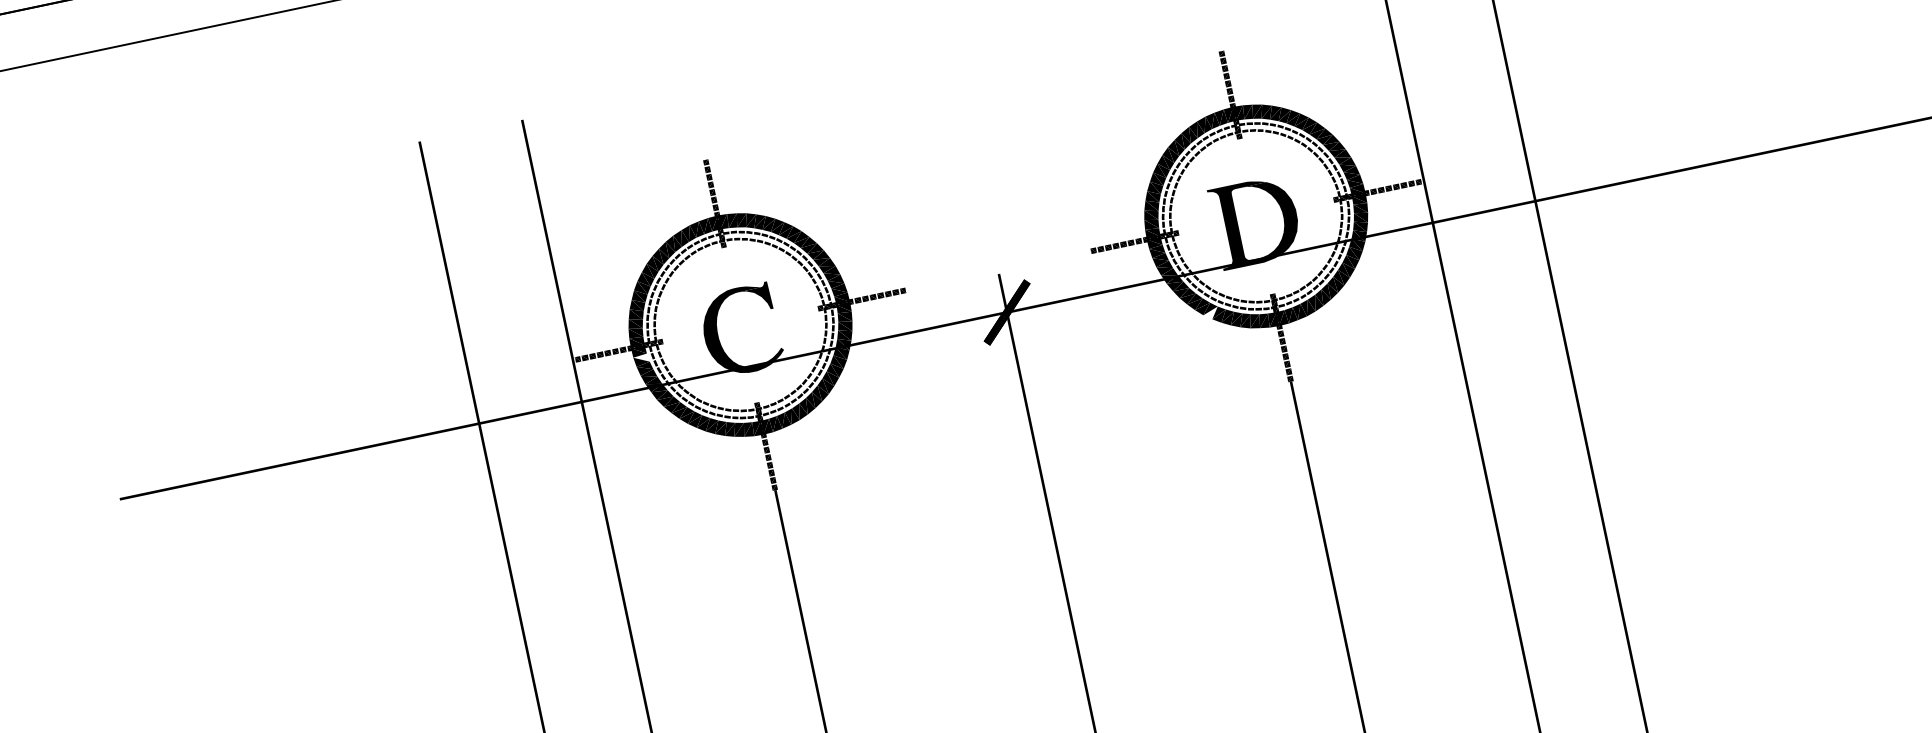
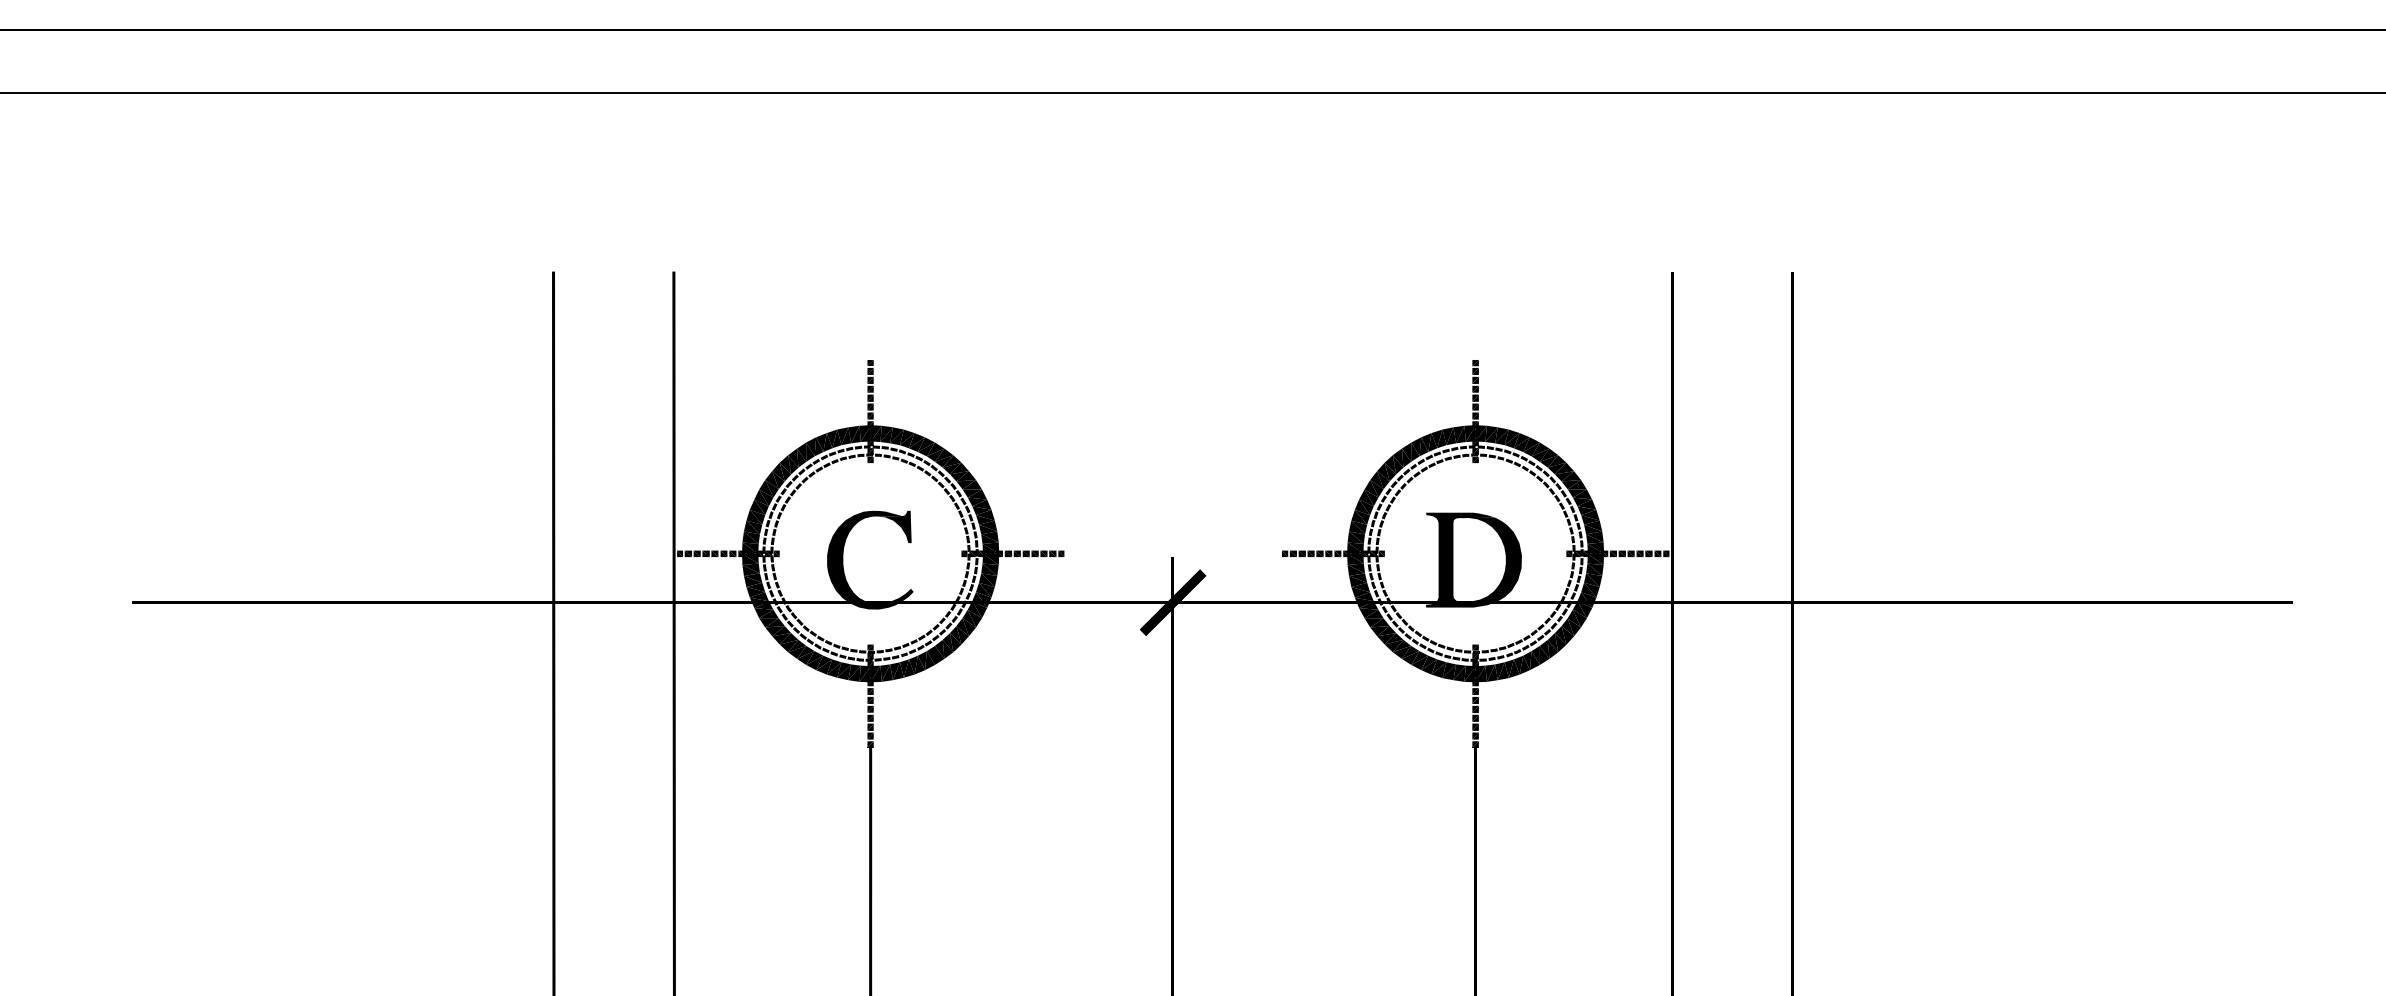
fill: (1210, 313) -> (1401, 651), added
fill: (640, 359) -> (750, 568), added

